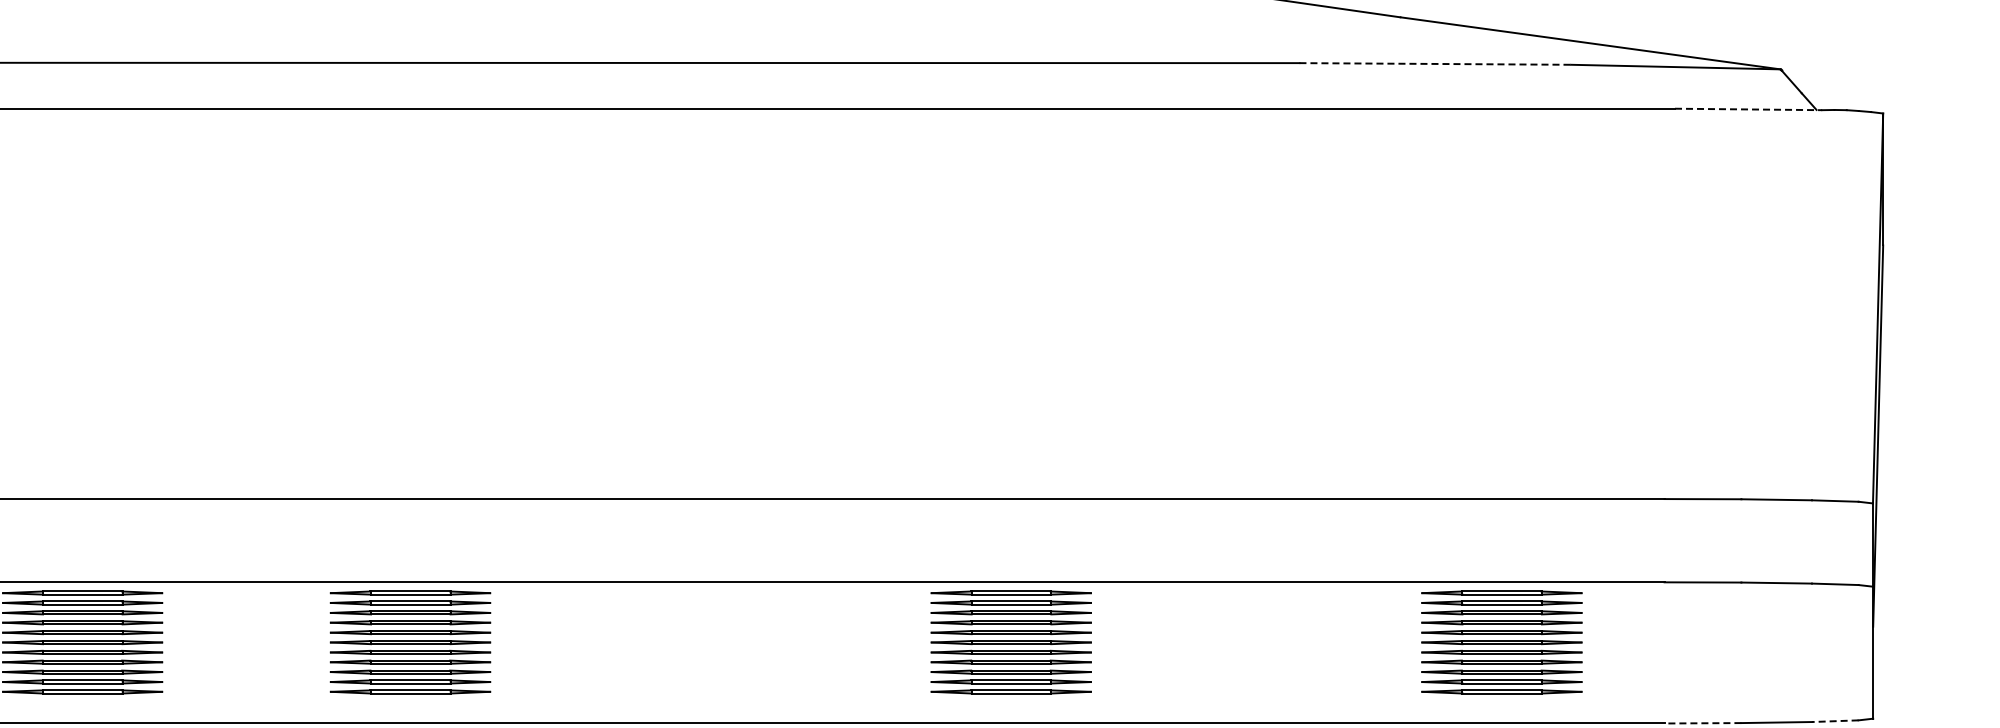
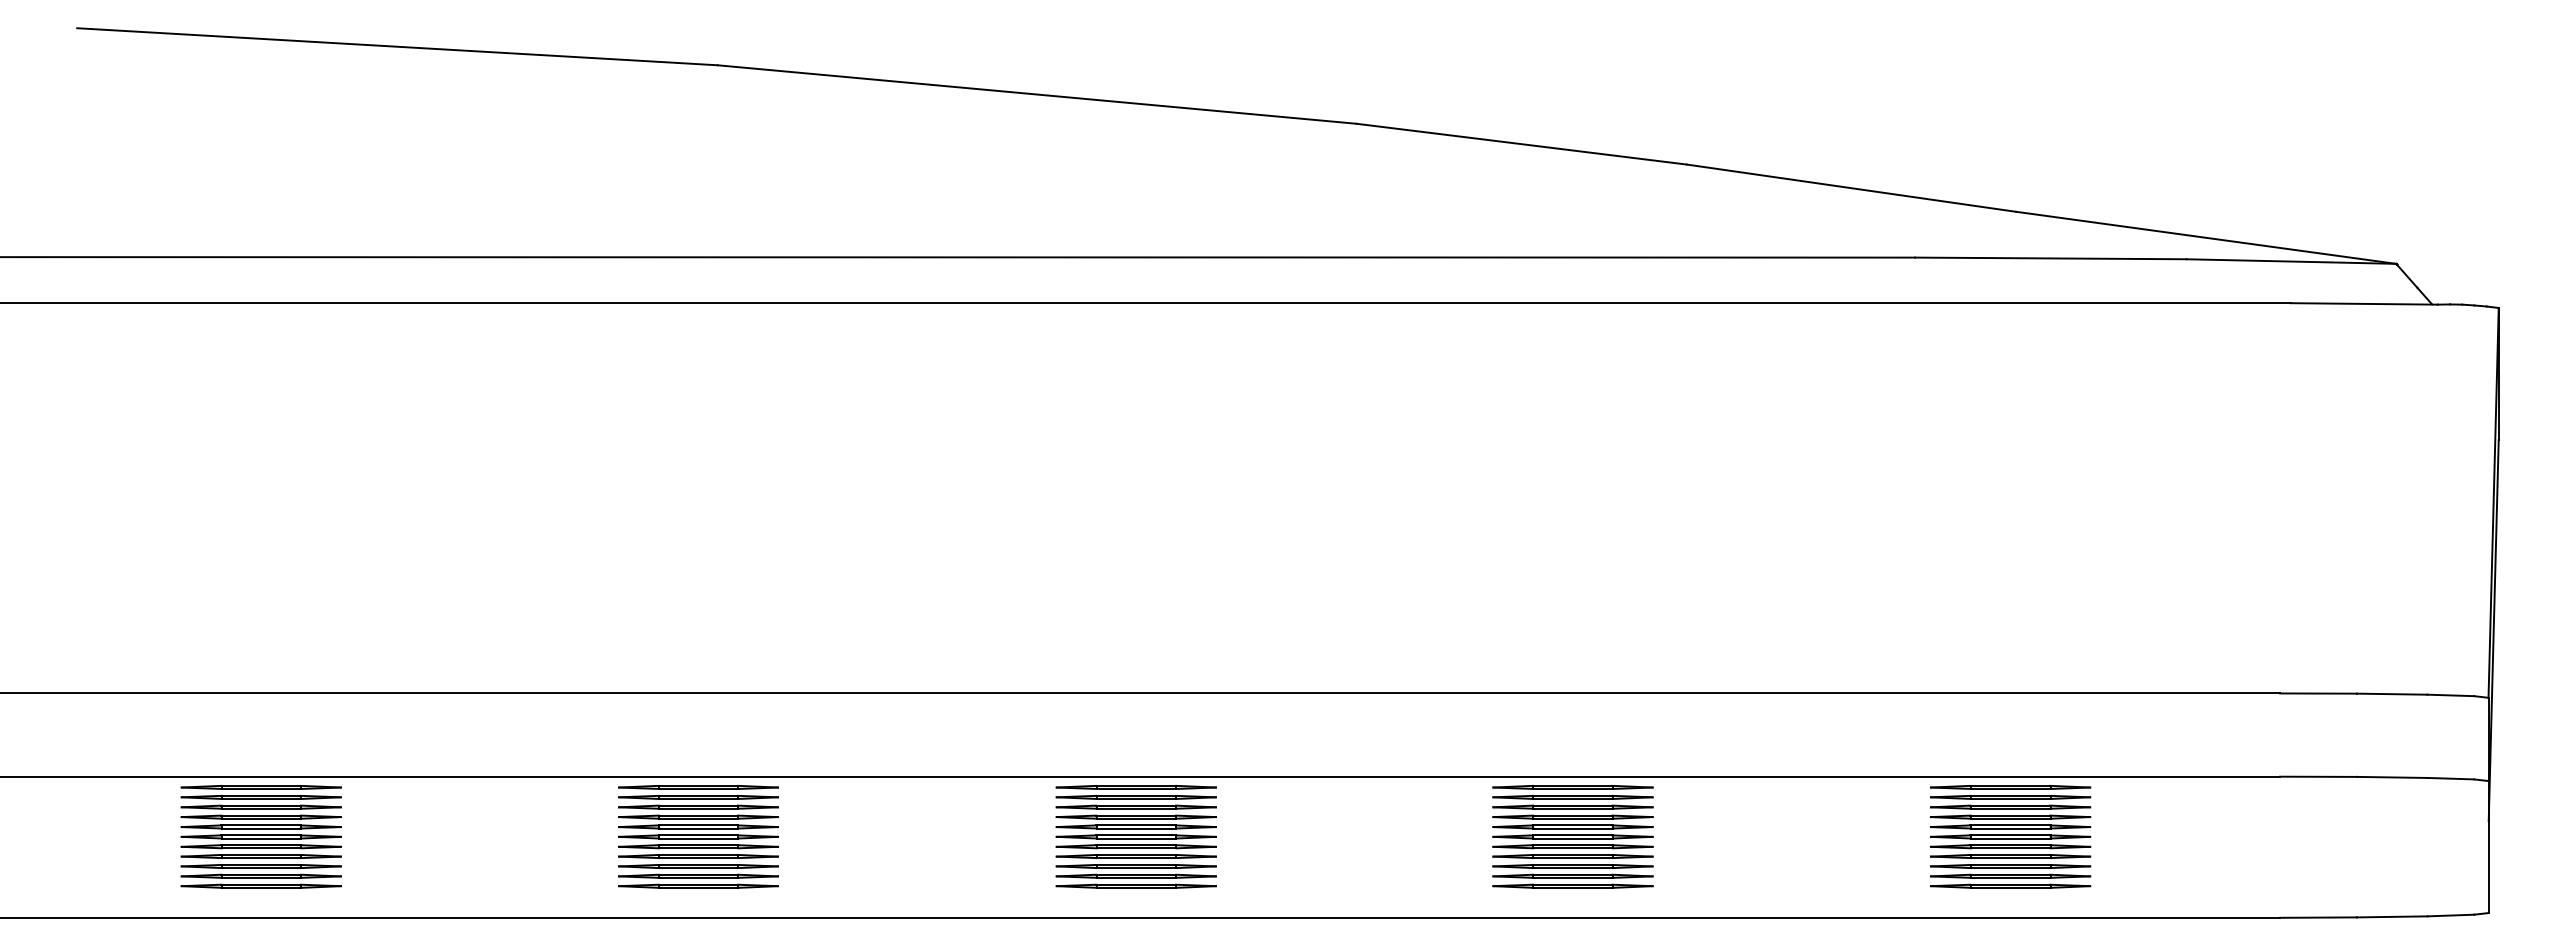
line: (1434, 64) -> (2050, 258), dashed -> solid
line: (1748, 109) -> (2364, 303), dashed -> solid
part: (409, 642) -> (1135, 836), moved
part: (1010, 642) -> (1572, 836), moved
part: (1501, 642) -> (2010, 836), moved
line: (1834, 721) -> (2450, 915), dashed -> solid
line: (1702, 723) -> (2318, 917), dashed -> solid

